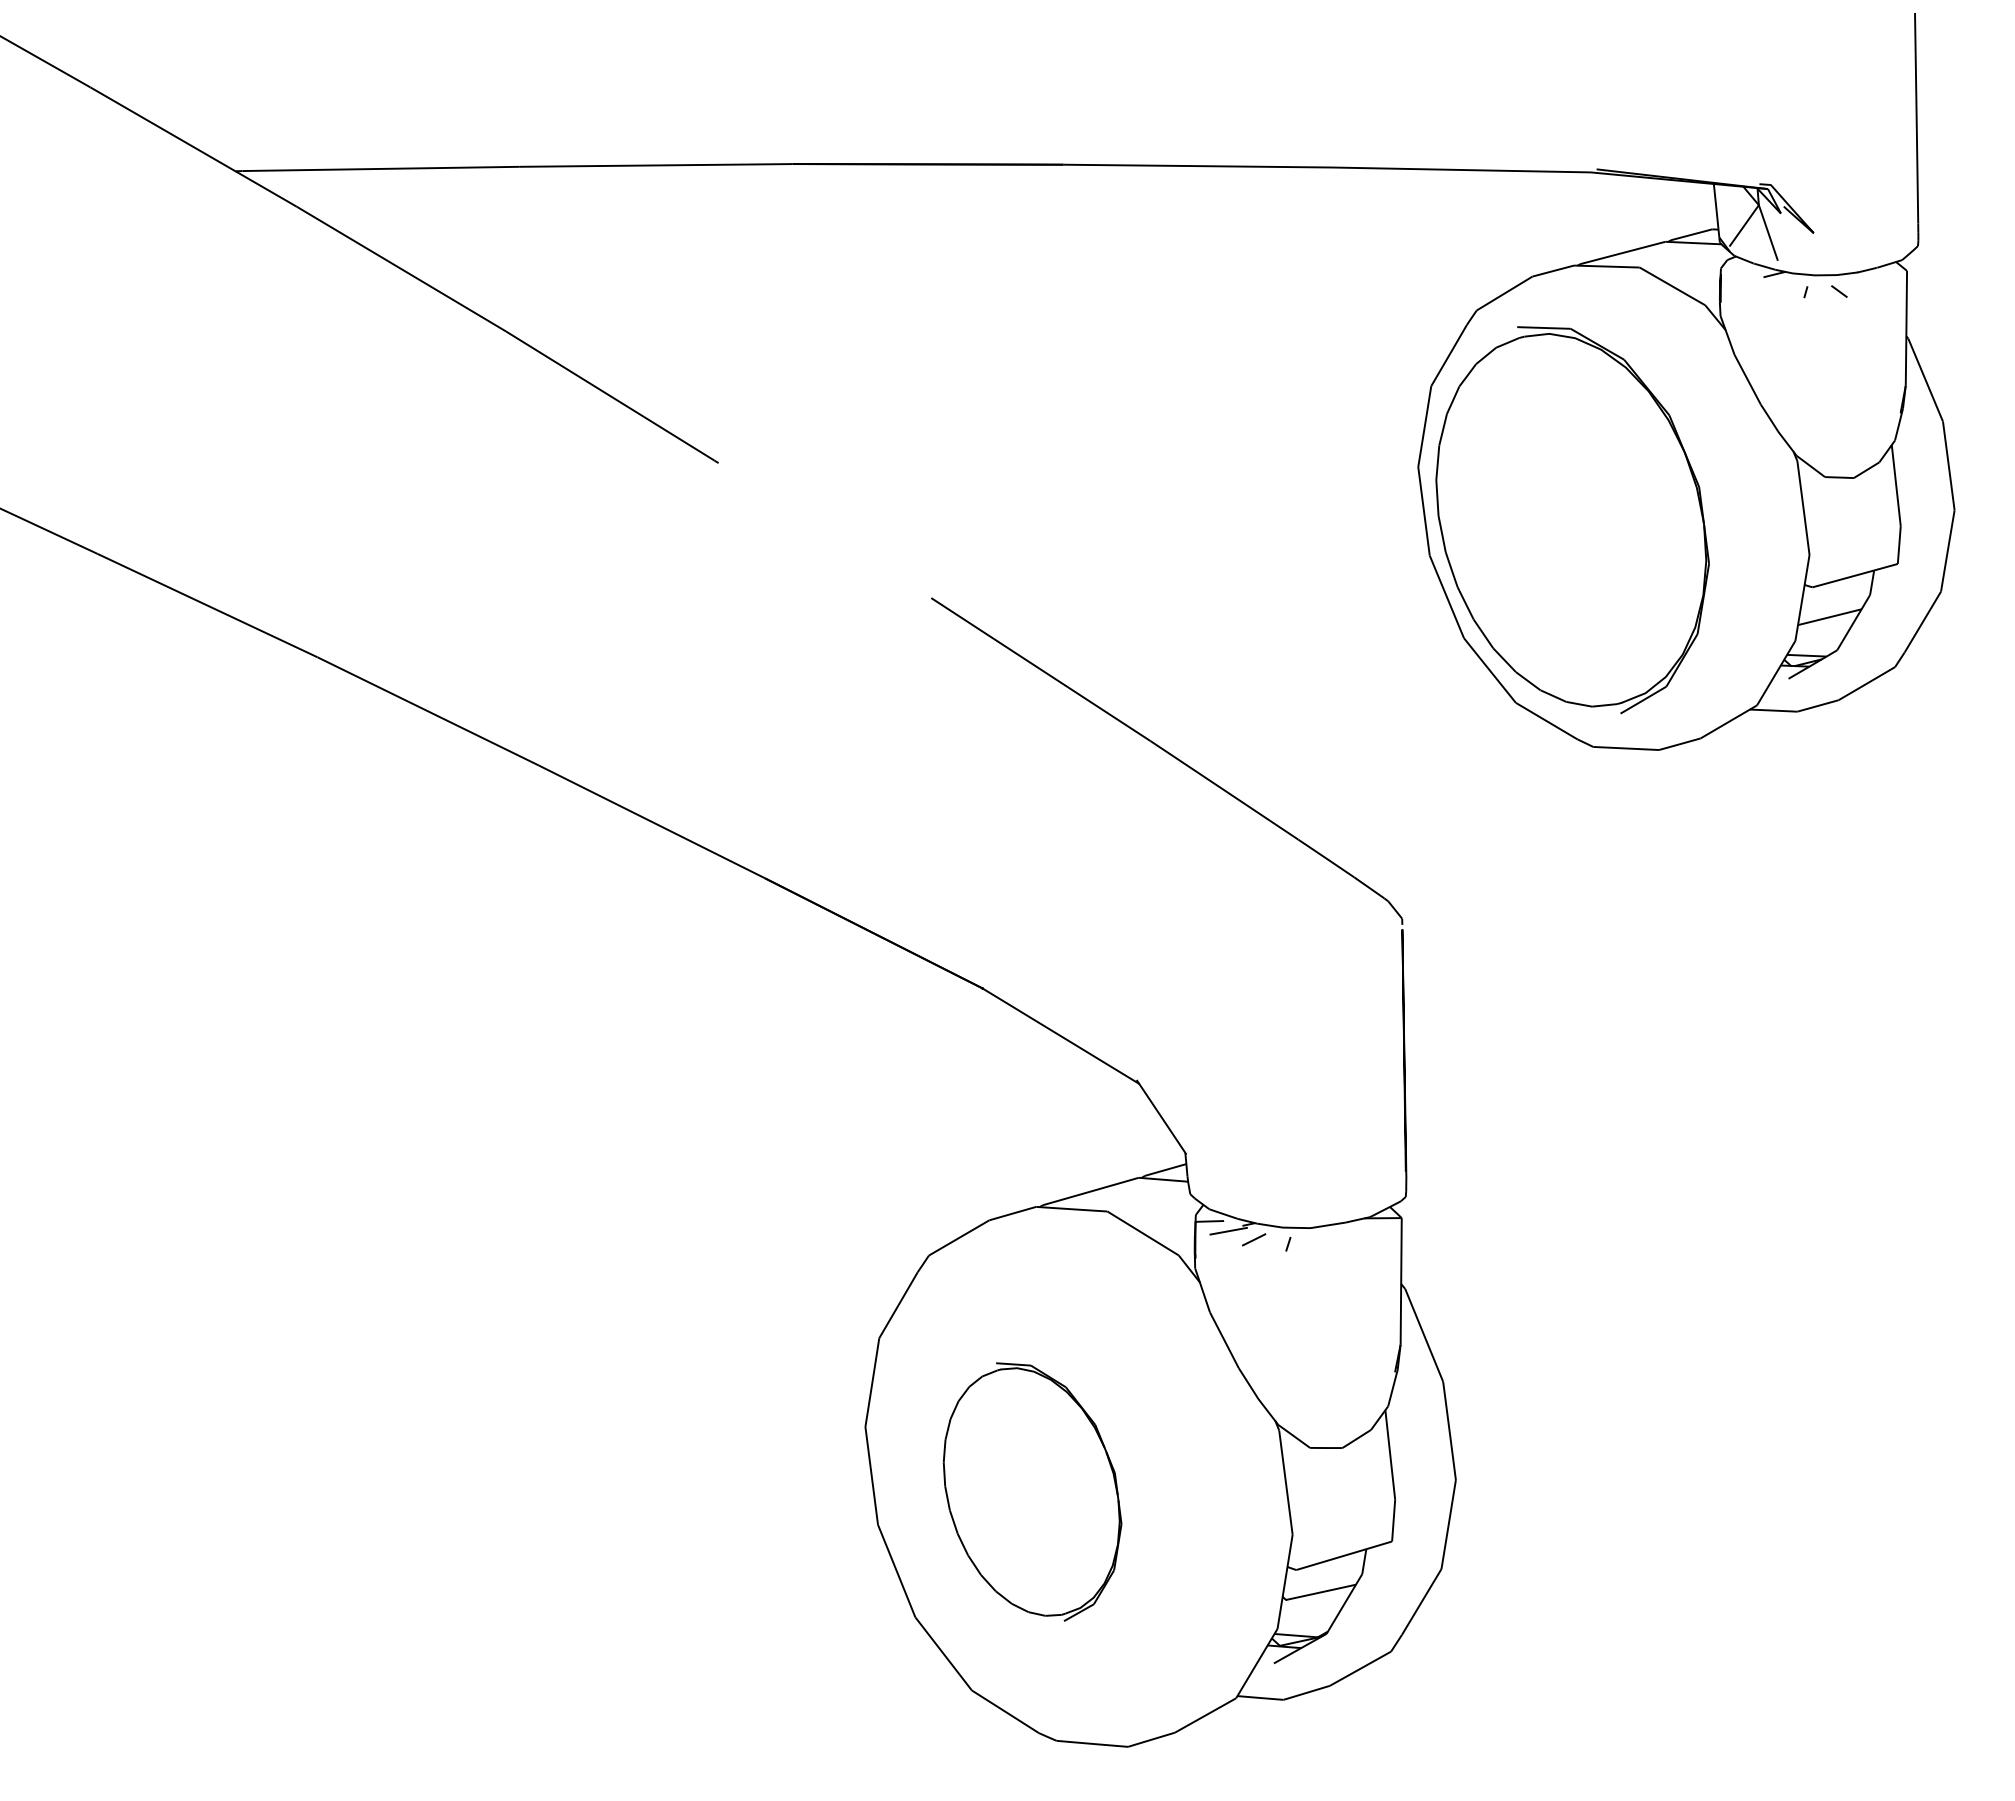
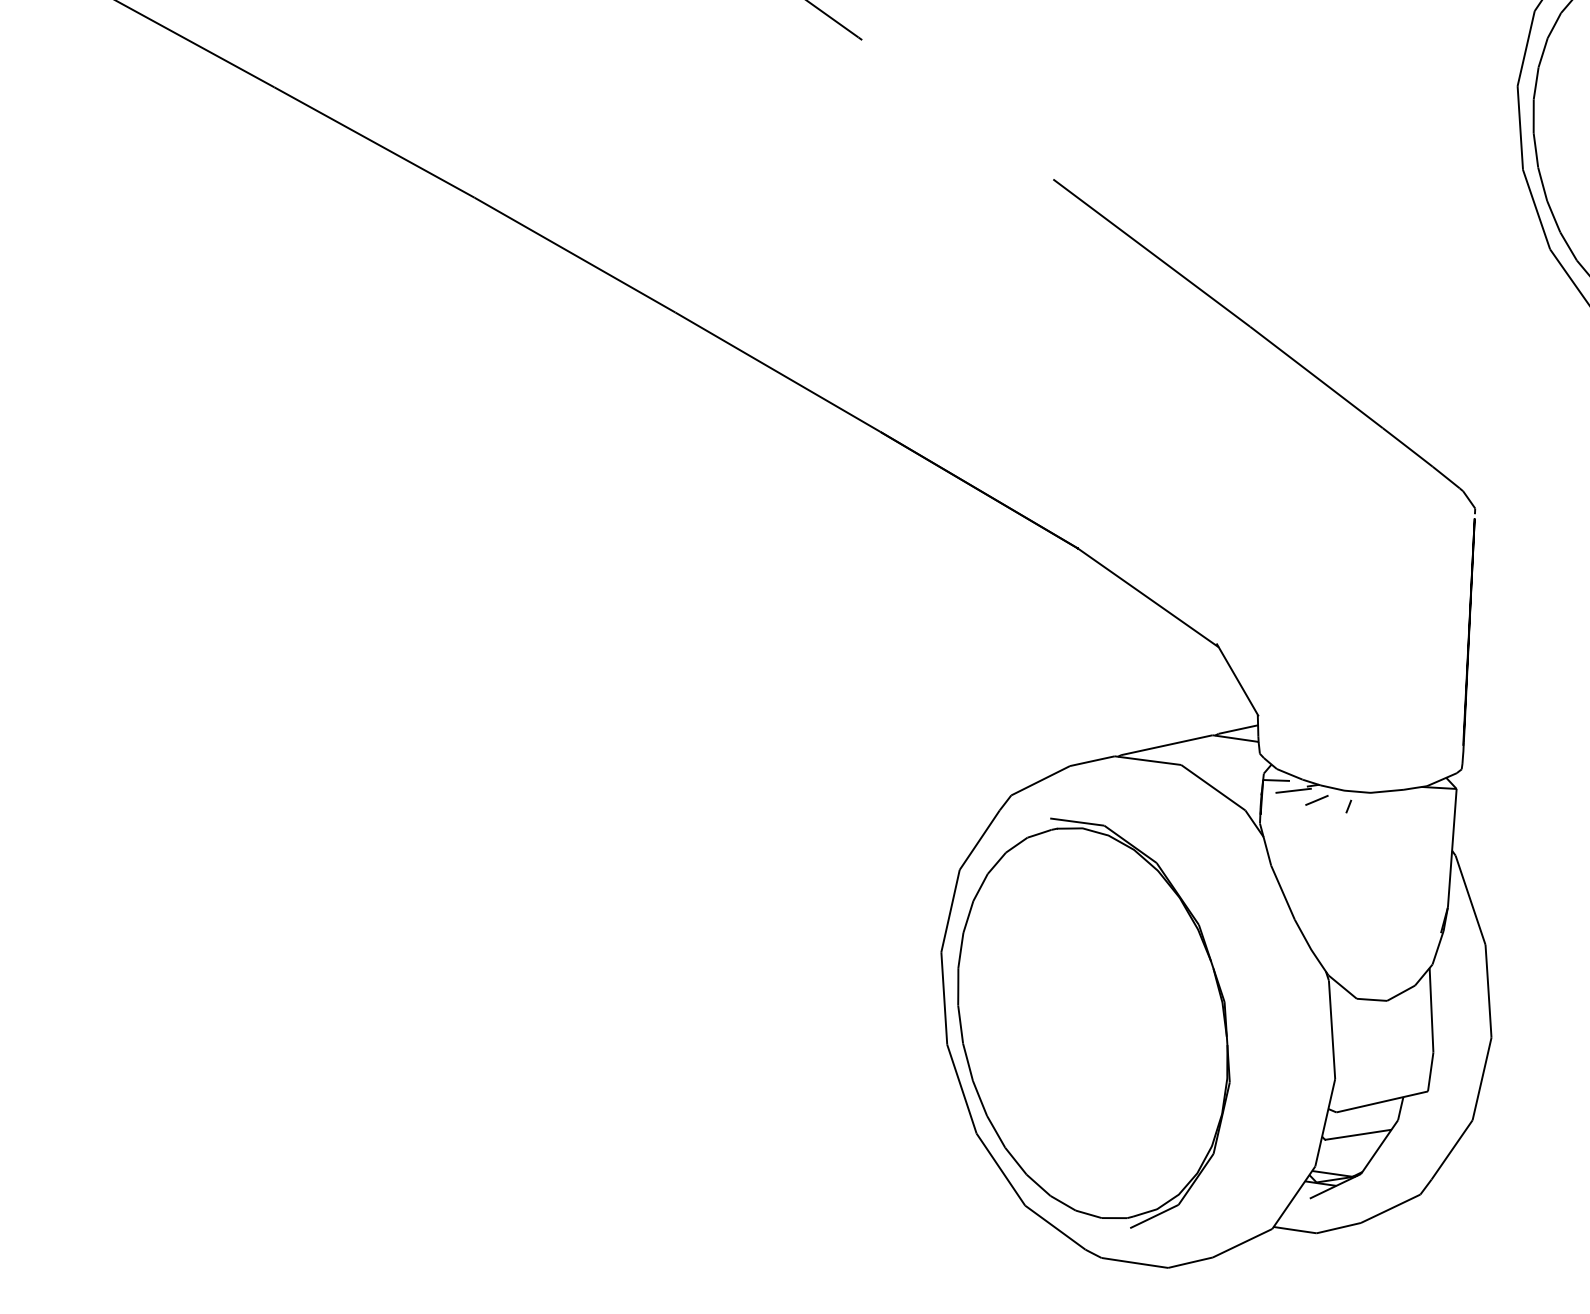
part: (1032, 1491) -> (1094, 1022), size x1.67

